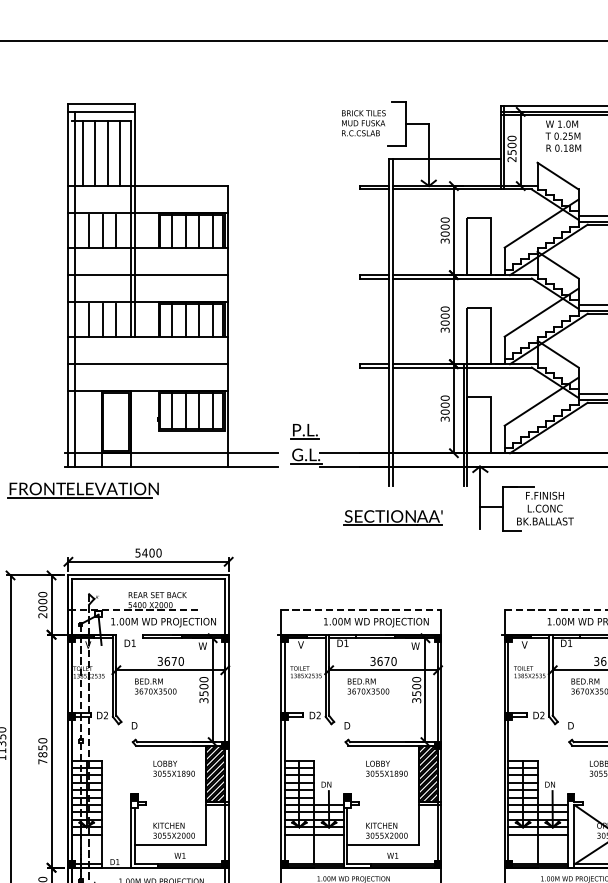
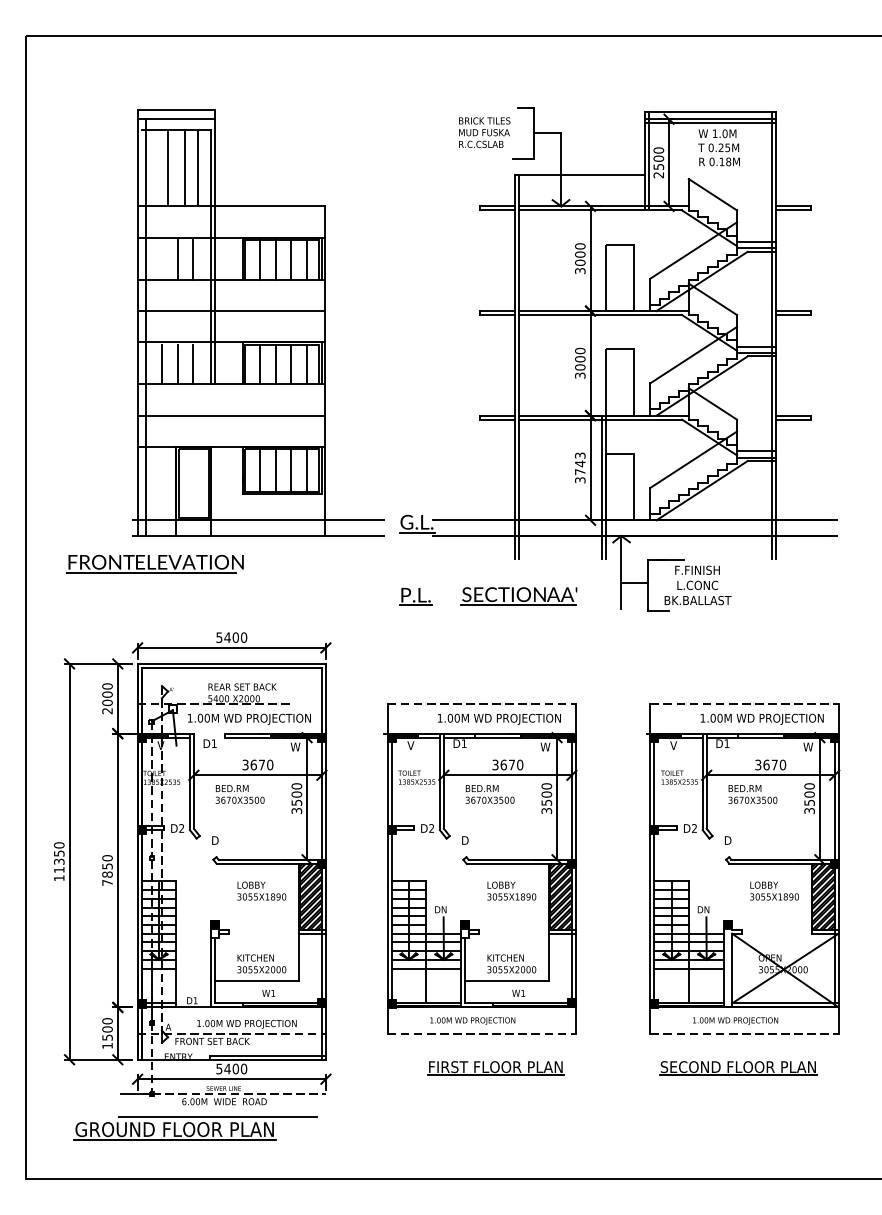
line: (83, 152) -> (155, 167), removed
line: (88, 231) -> (161, 259), removed
text: (445, 404) -> (580, 463), 3000 -> 3743
part: (304, 431) -> (415, 596), moved

